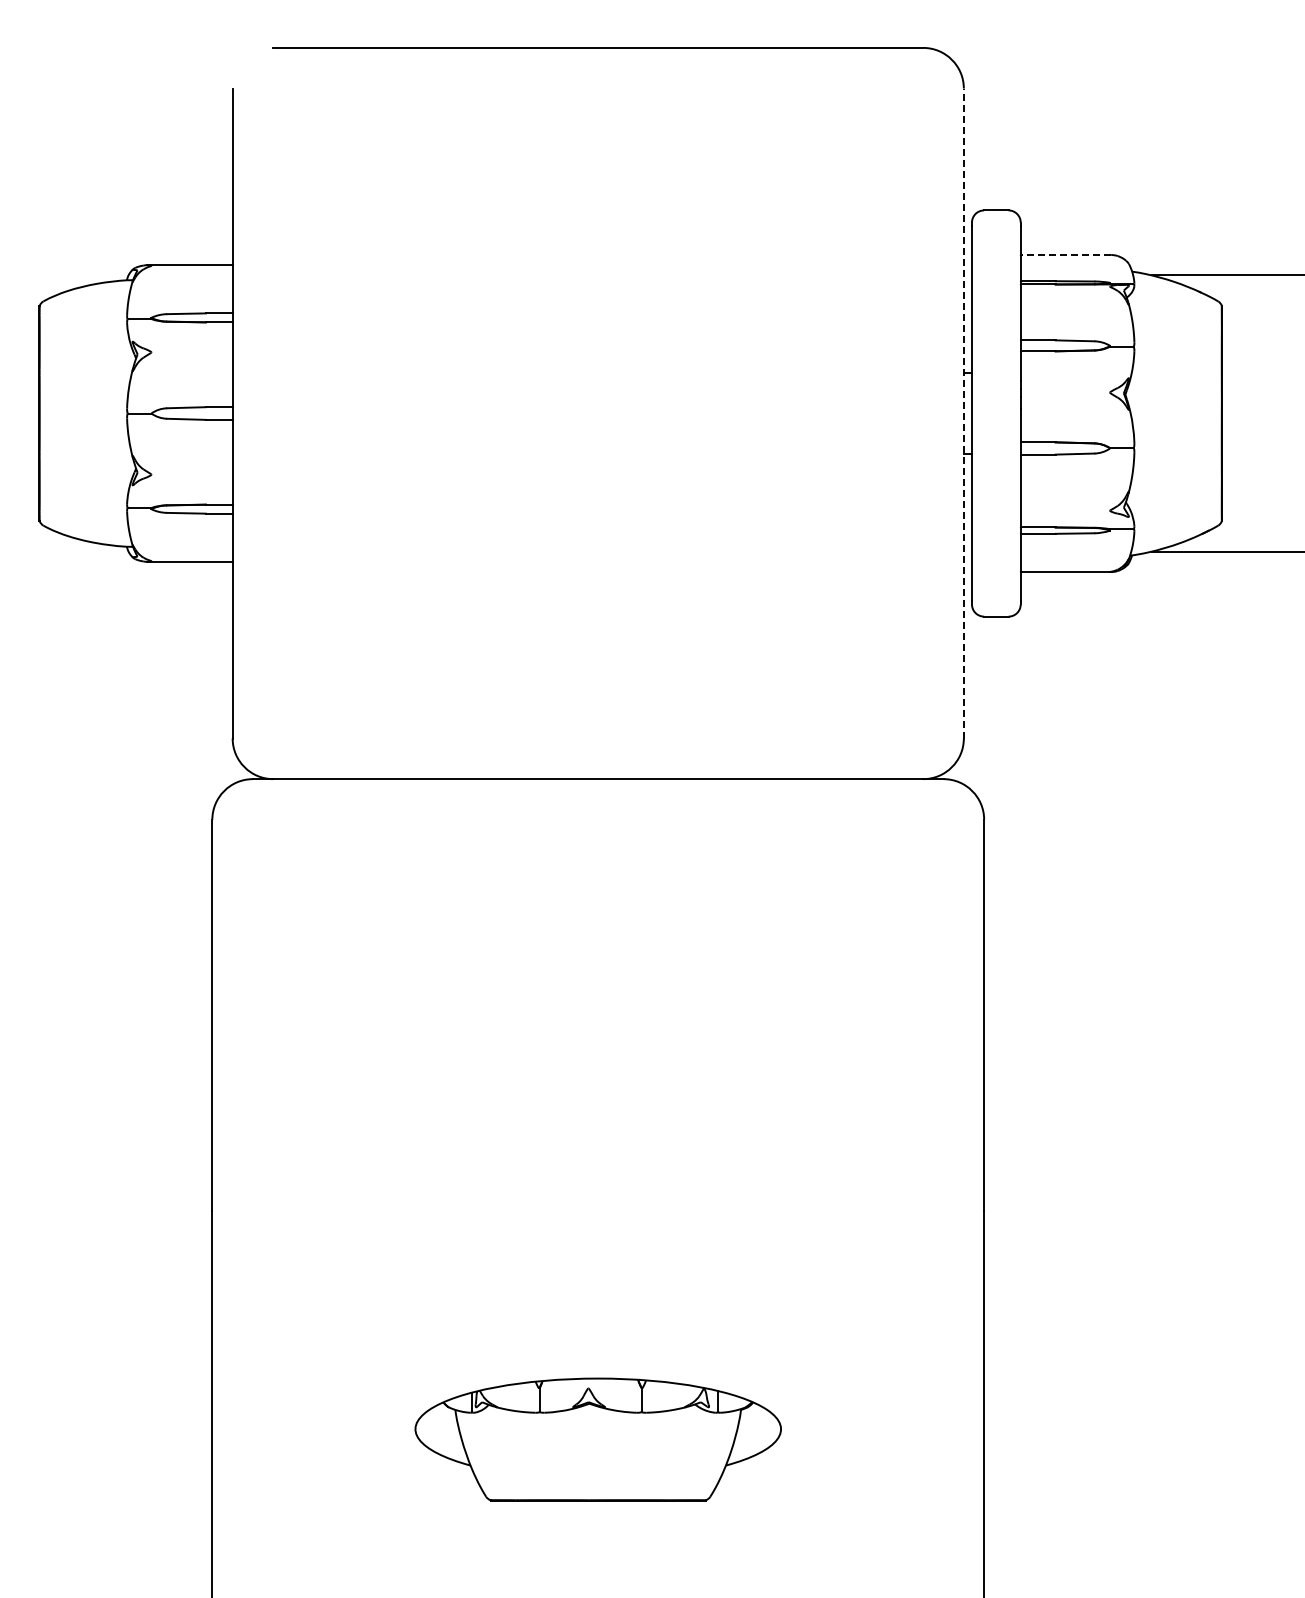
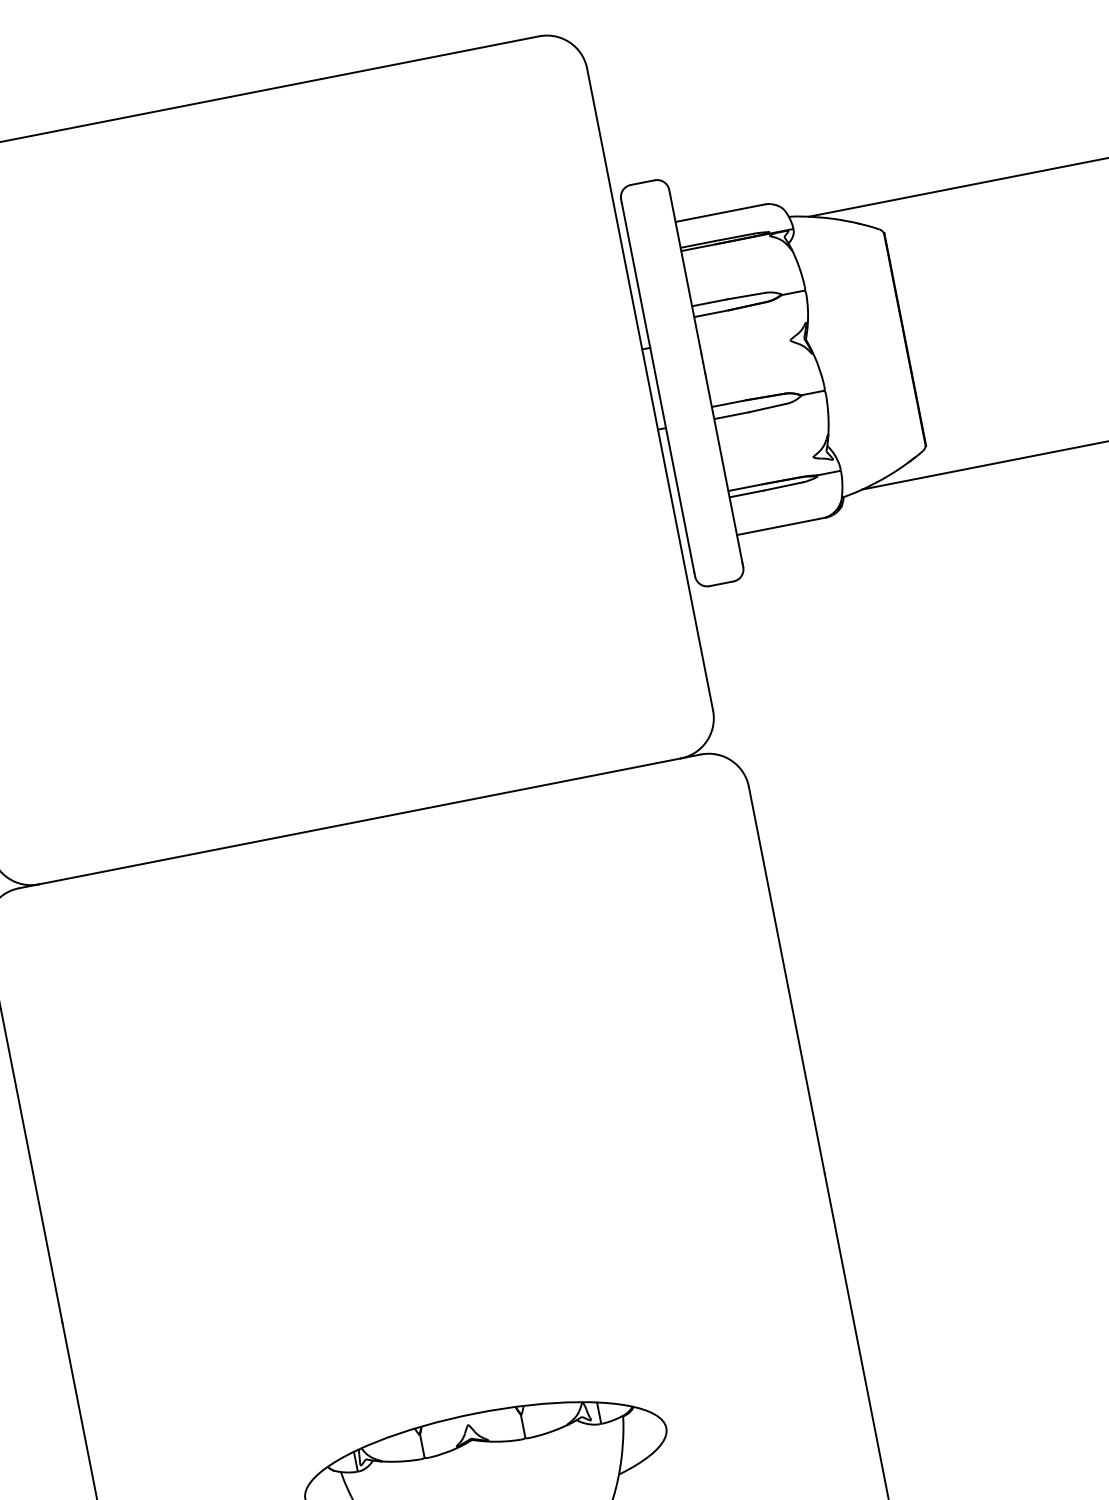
line: (1066, 255) -> (720, 213), dashed -> solid
line: (963, 413) -> (649, 389), dashed -> solid

